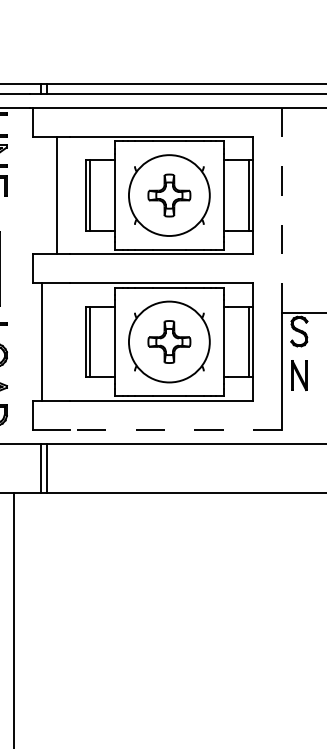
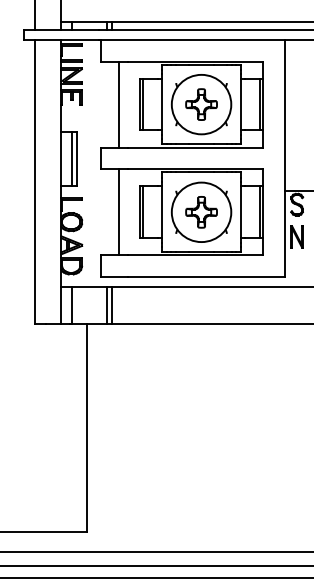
line: (282, 209) -> (284, 114), dashed -> solid
line: (41, 342) -> (118, 212), moved
line: (174, 429) -> (205, 276), dashed -> solid

